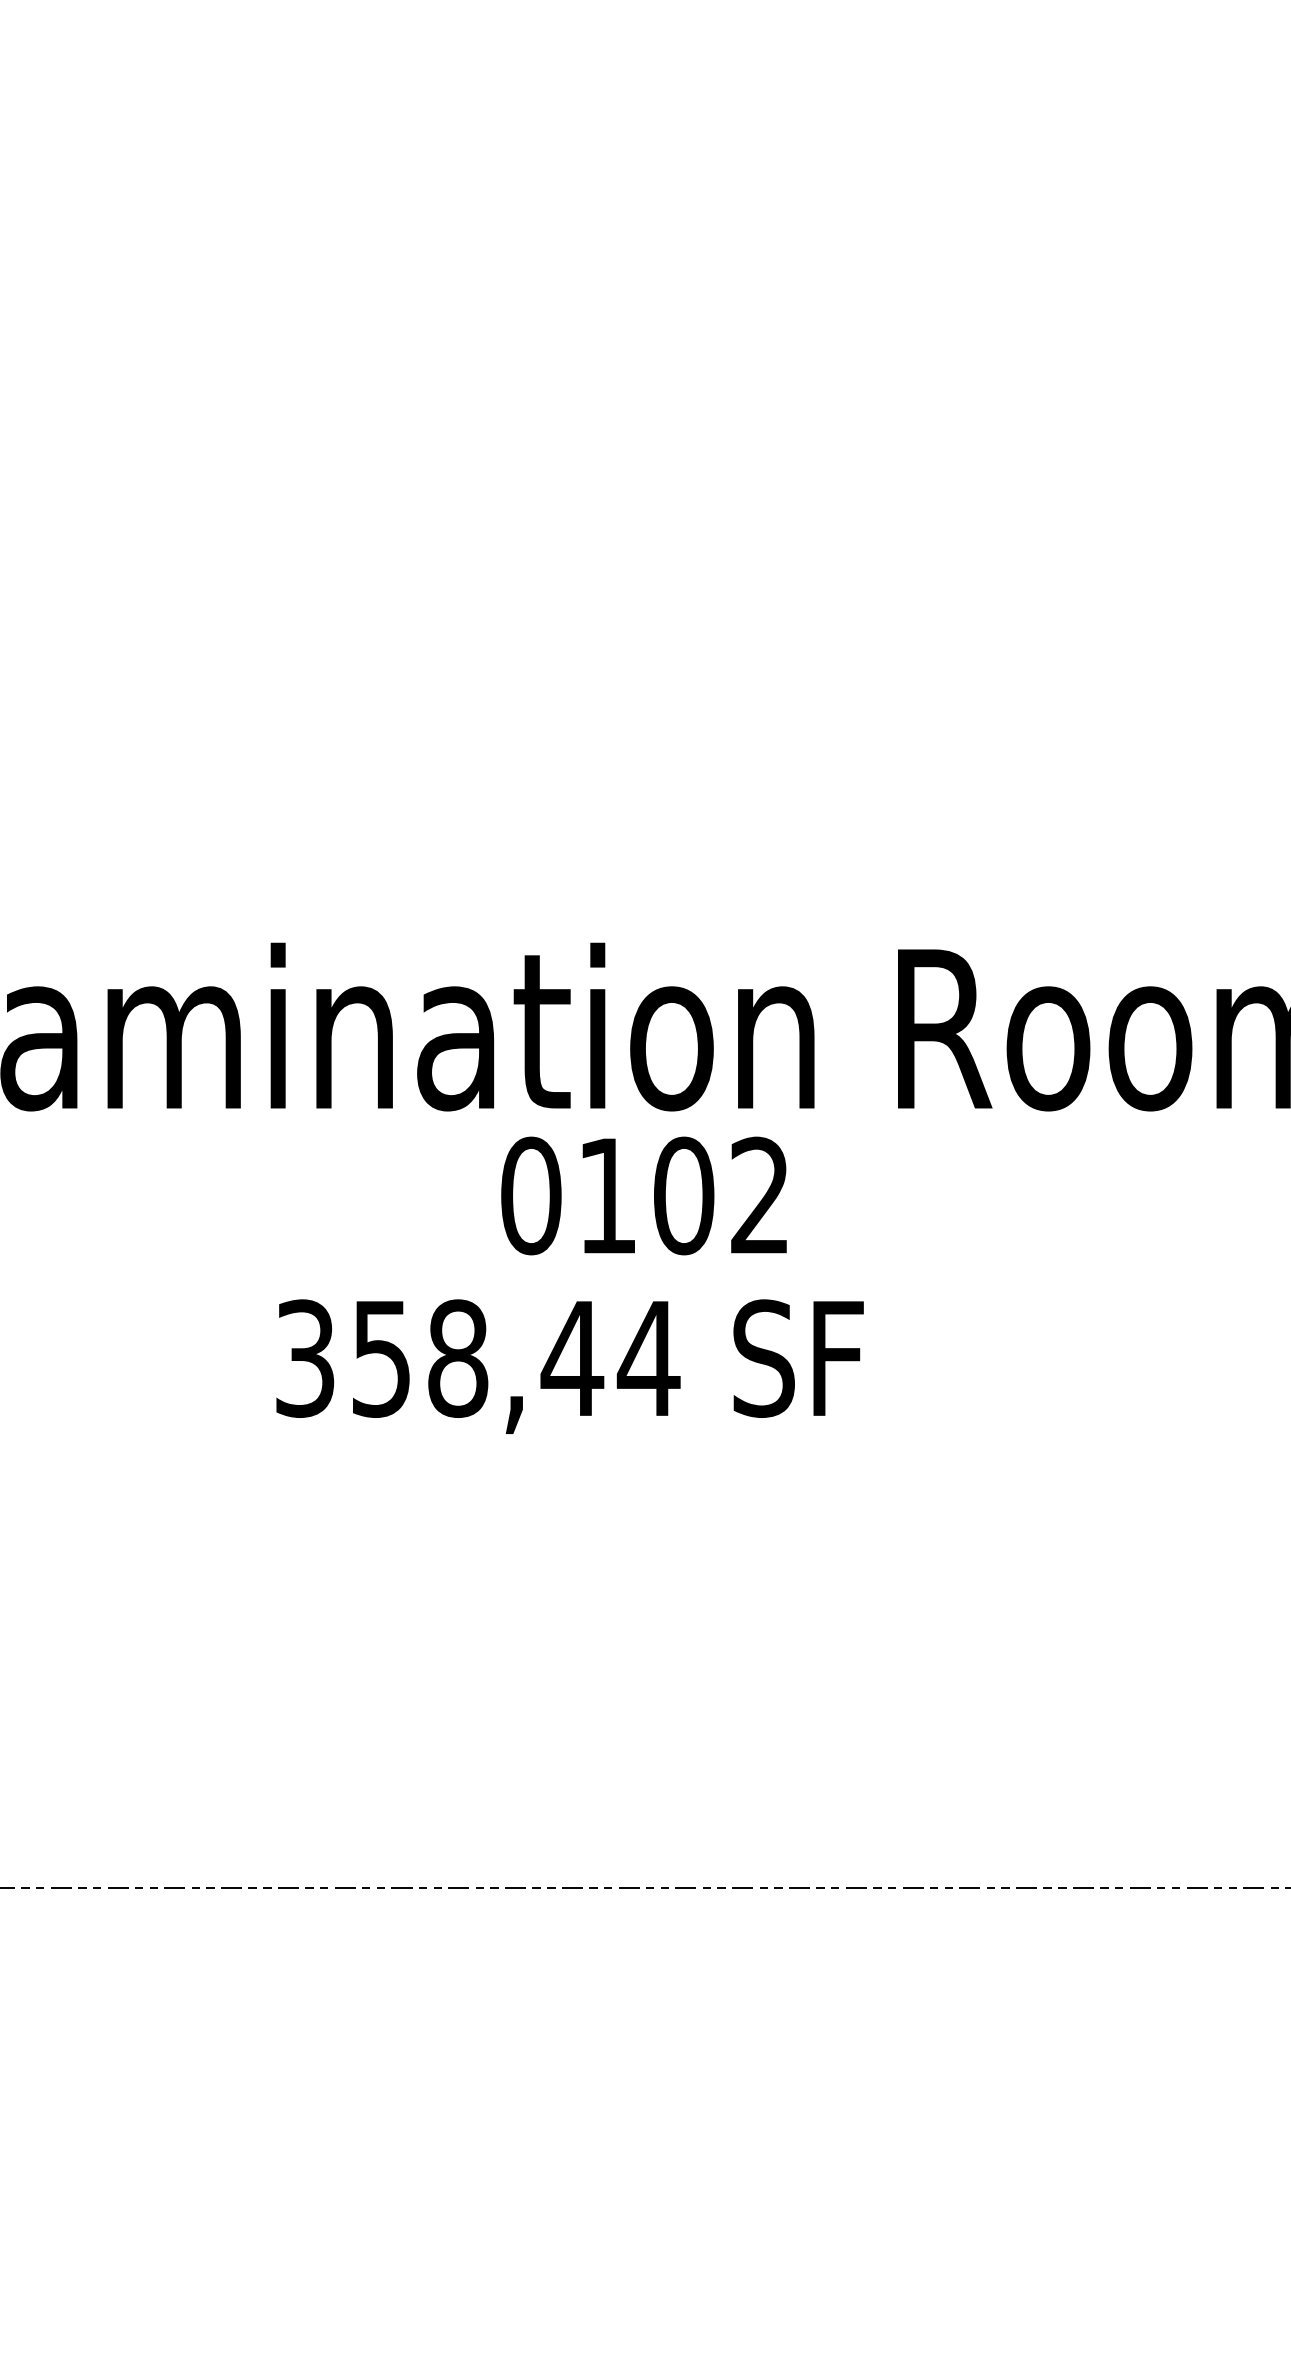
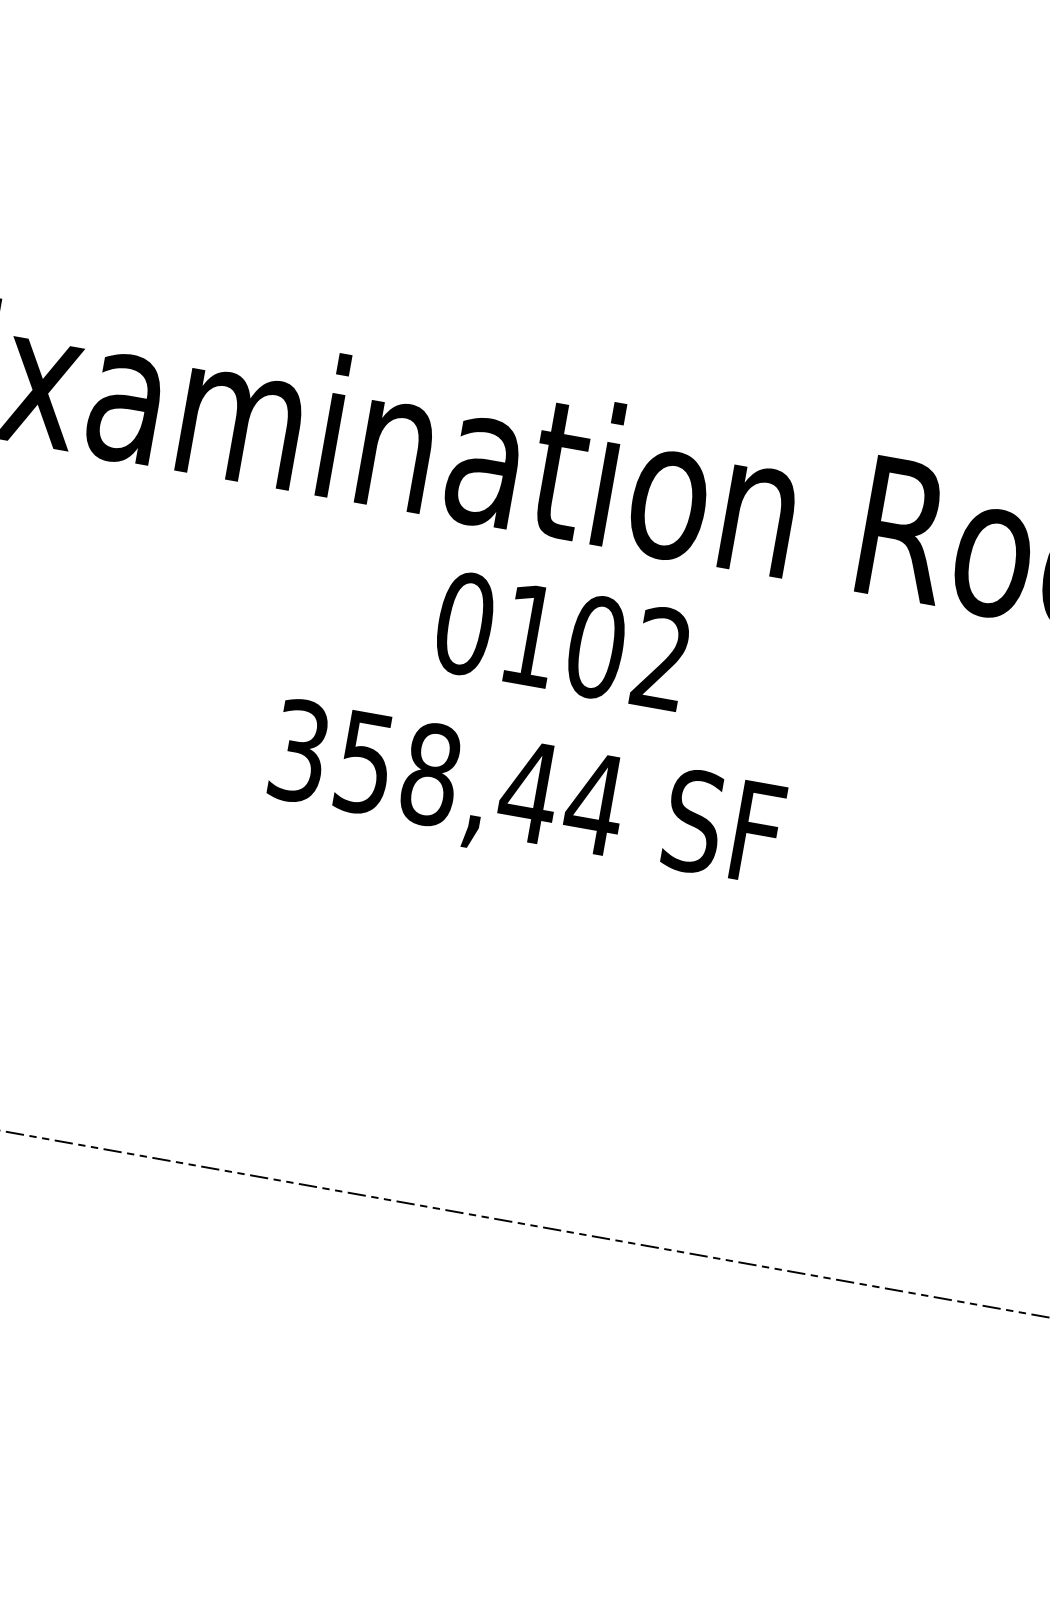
text: (643, 1195) -> (561, 640), moved
text: (569, 1366) -> (525, 798), moved

